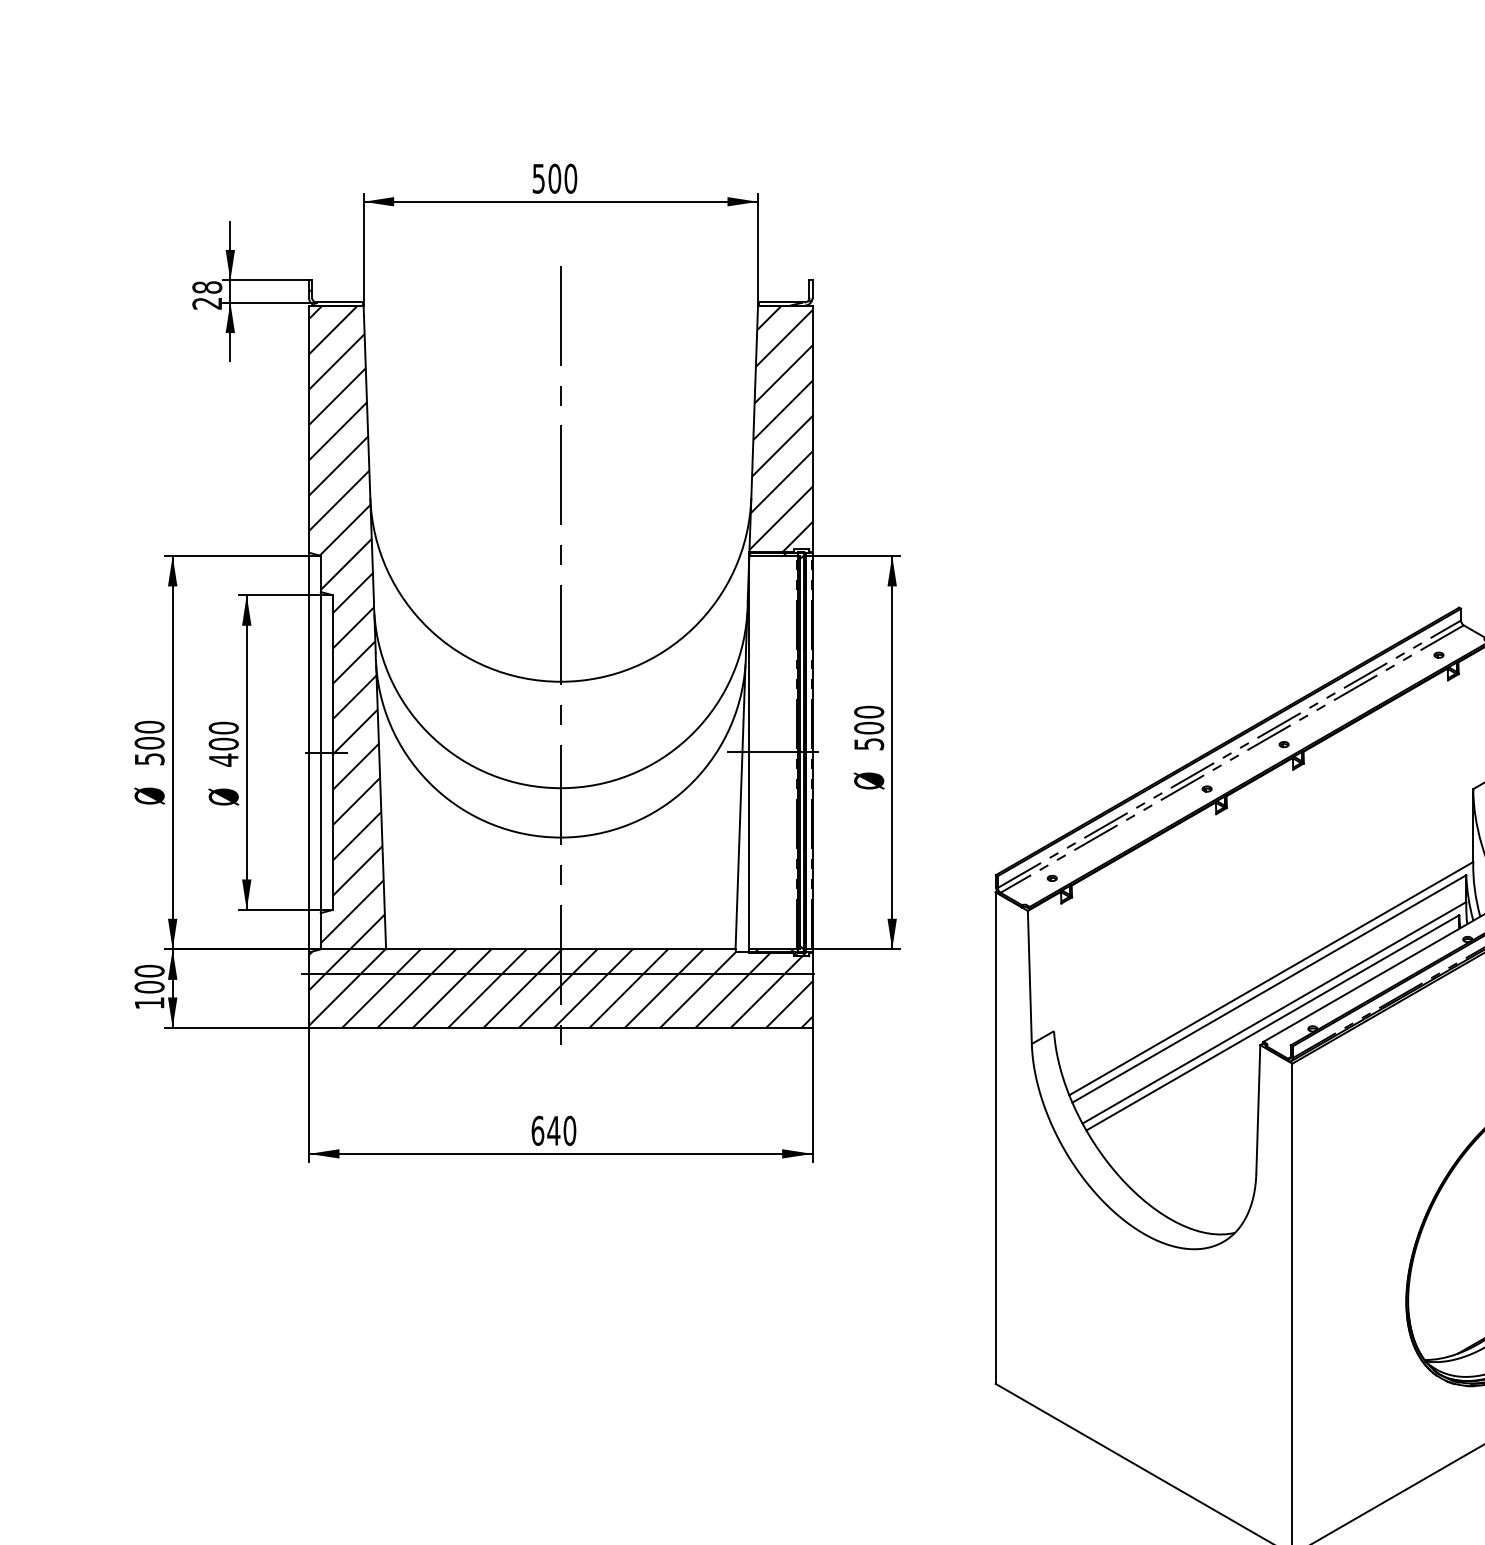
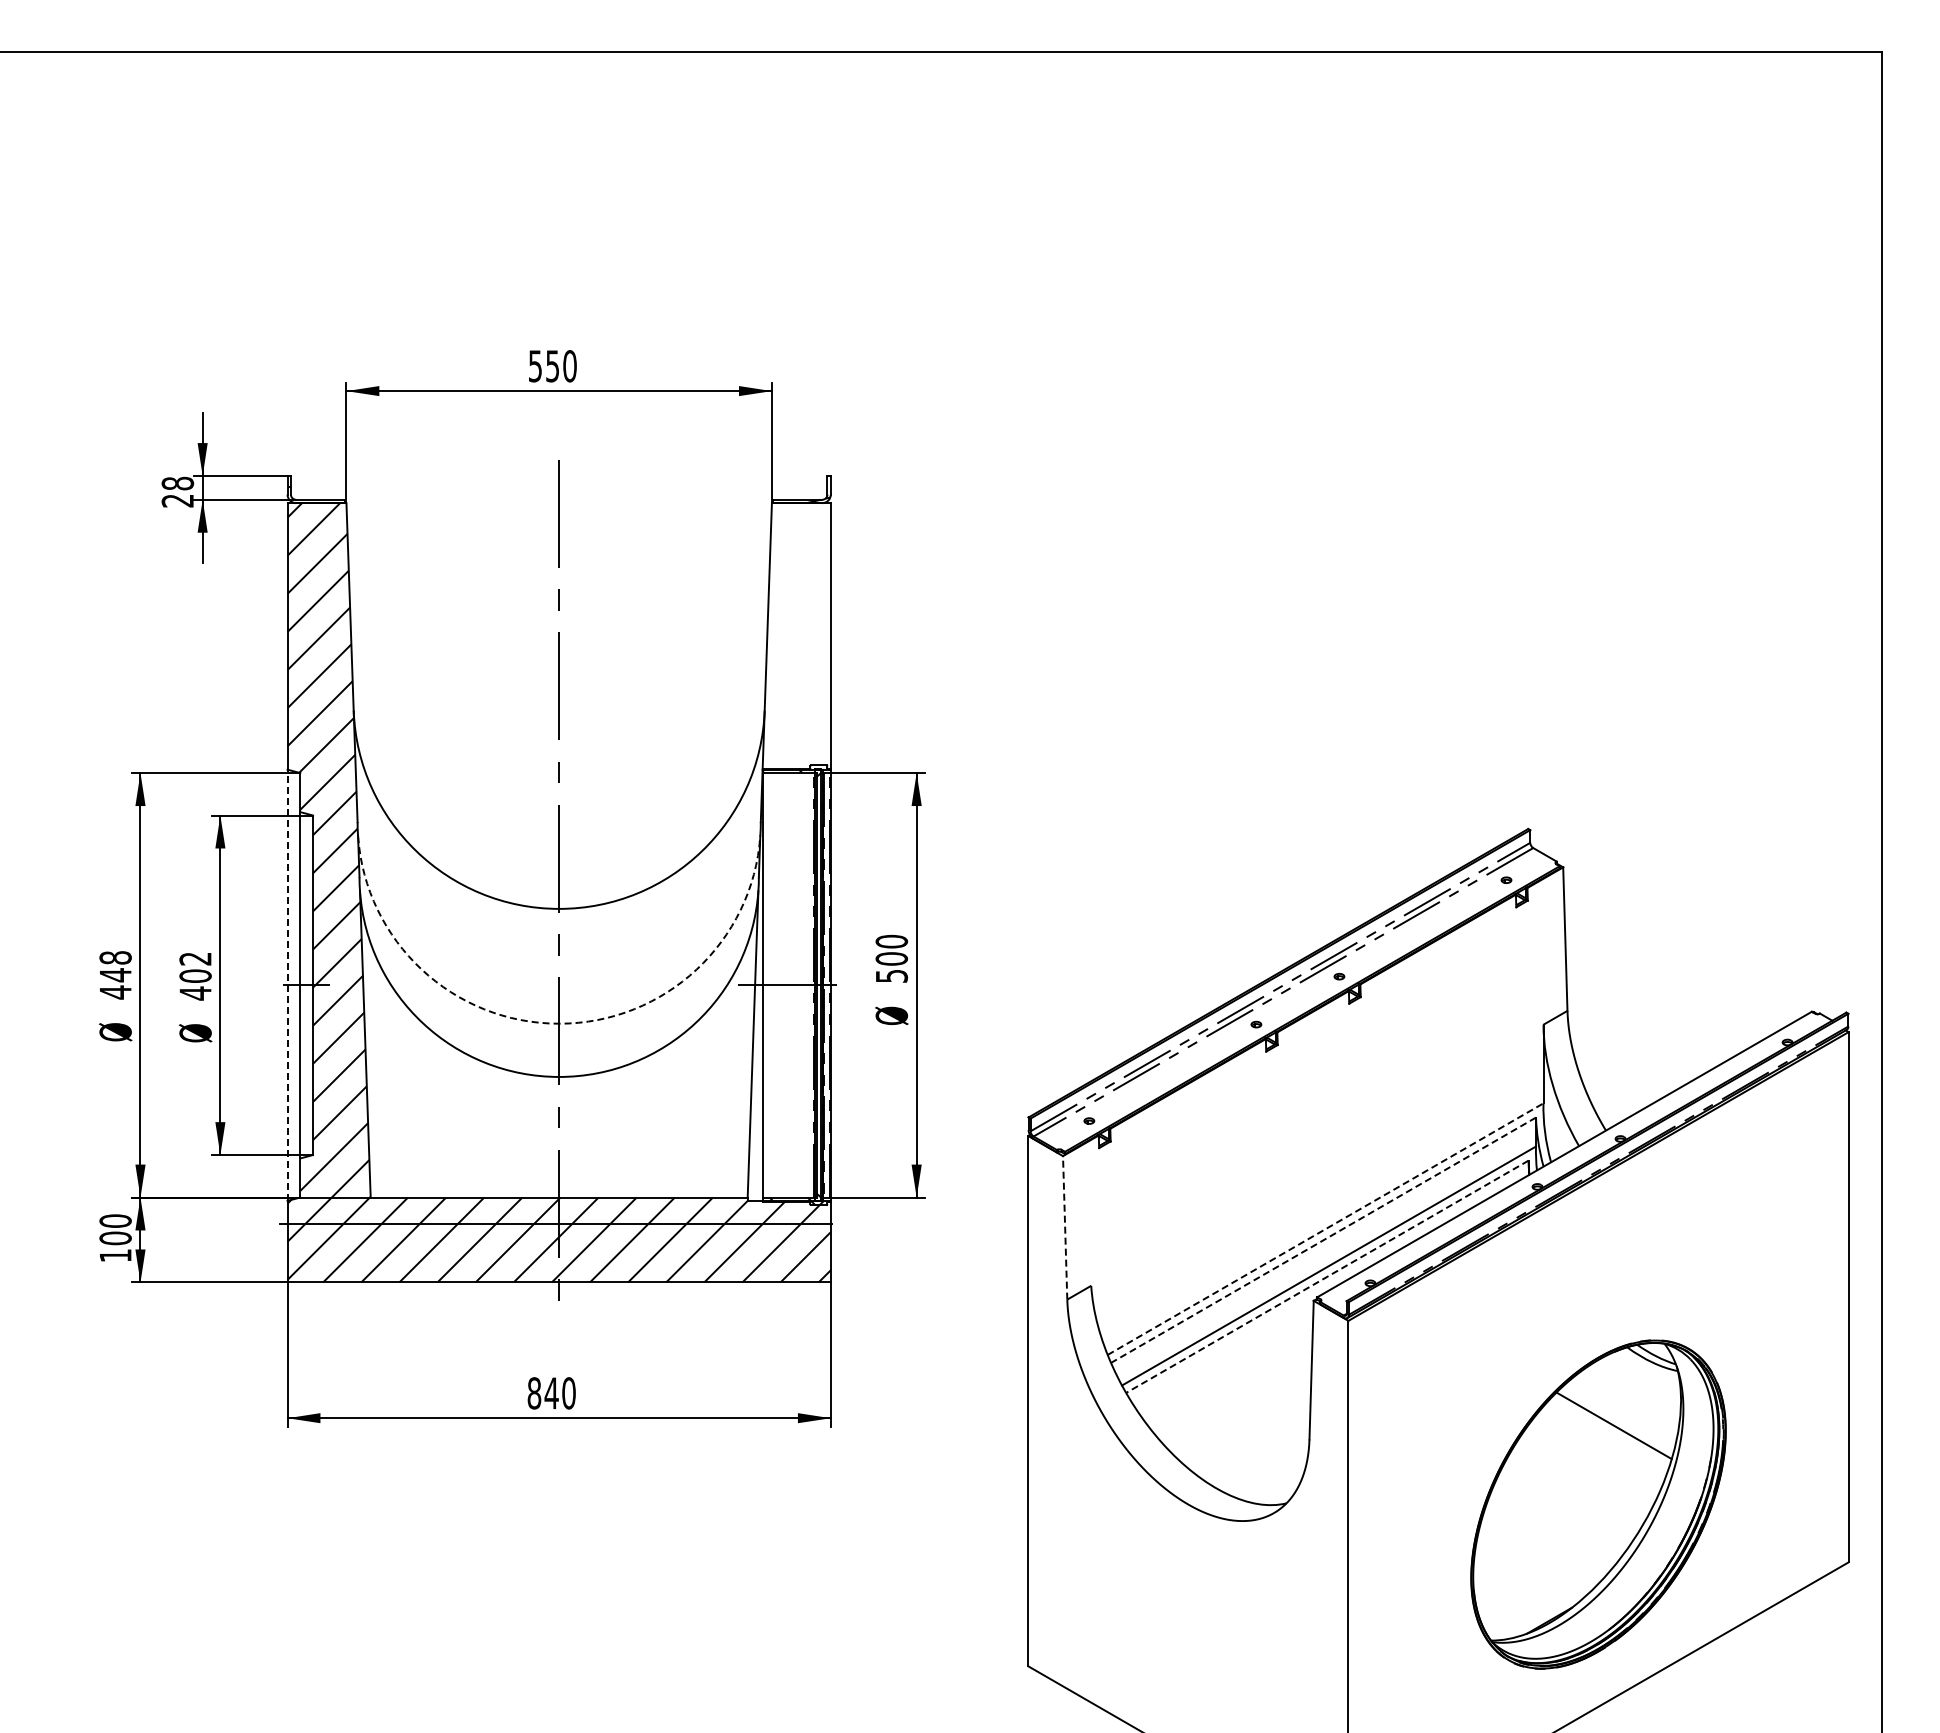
text: (554, 178) -> (552, 366), 500 -> 550
hatch: (780, 429) -> (796, 636), removed
text: (223, 727) -> (195, 958), 400 -> 402
text: (149, 743) -> (115, 975), 500 -> 448
line: (308, 752) -> (287, 985), solid -> dashed
arc: (561, 788) -> (559, 1023), solid -> dashed
line: (1030, 977) -> (1065, 1227), solid -> dashed
line: (1271, 978) -> (1325, 1229), solid -> dashed
line: (1269, 989) -> (1323, 1240), solid -> dashed
line: (1272, 1023) -> (1326, 1277), solid -> dashed
text: (537, 1130) -> (534, 1393), 640 -> 840

